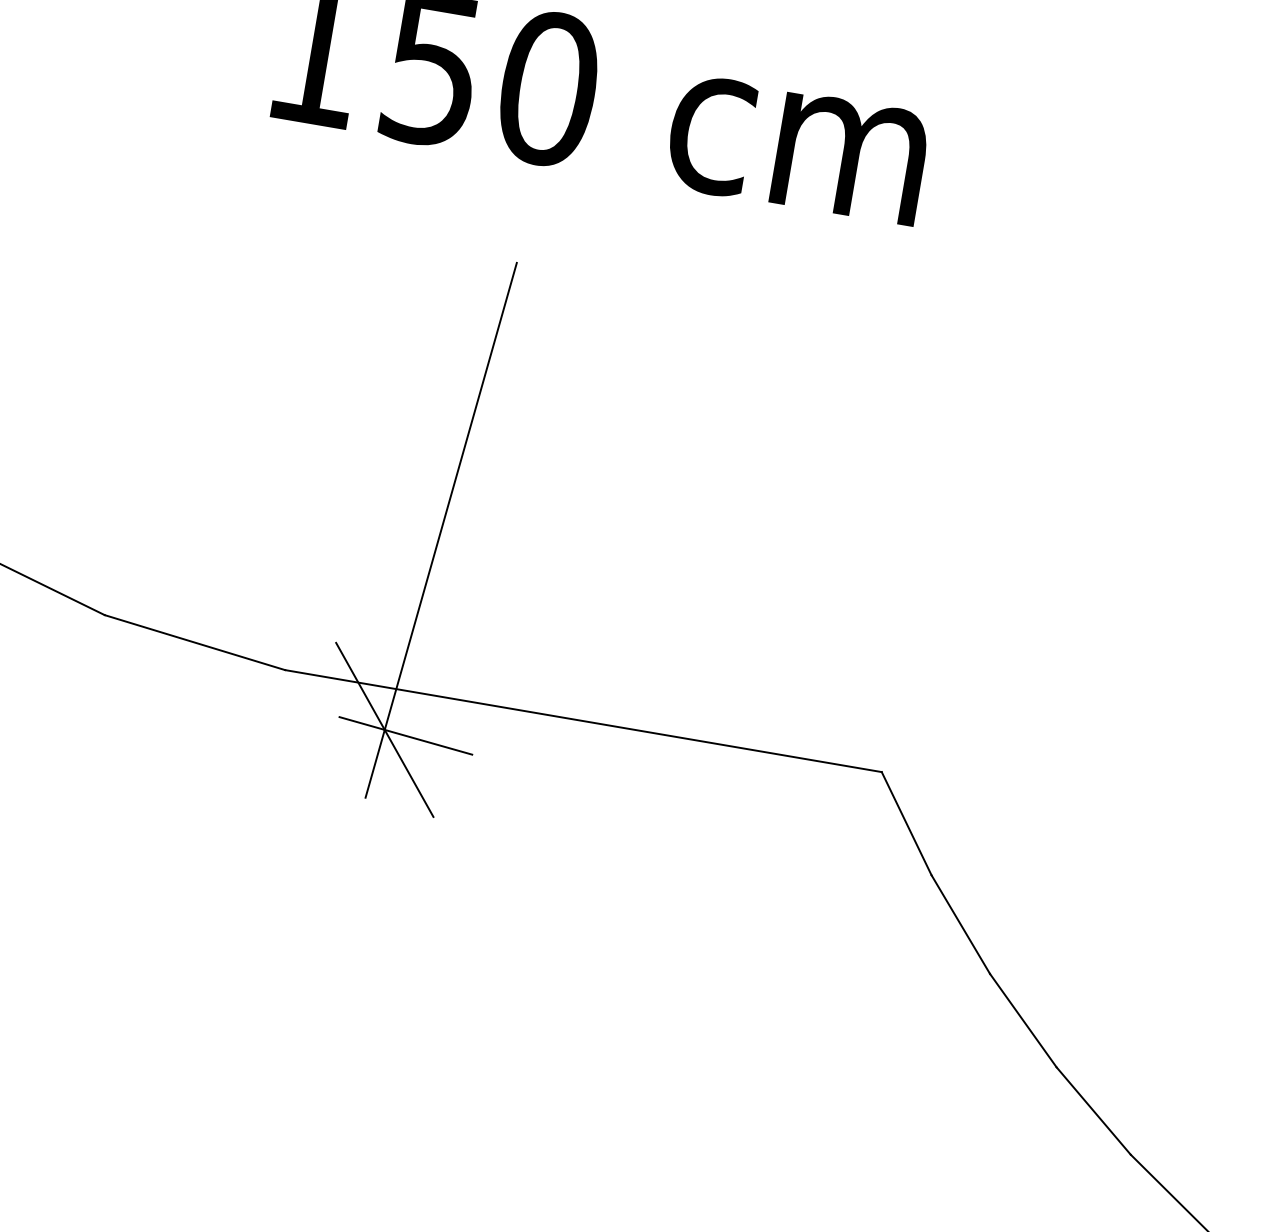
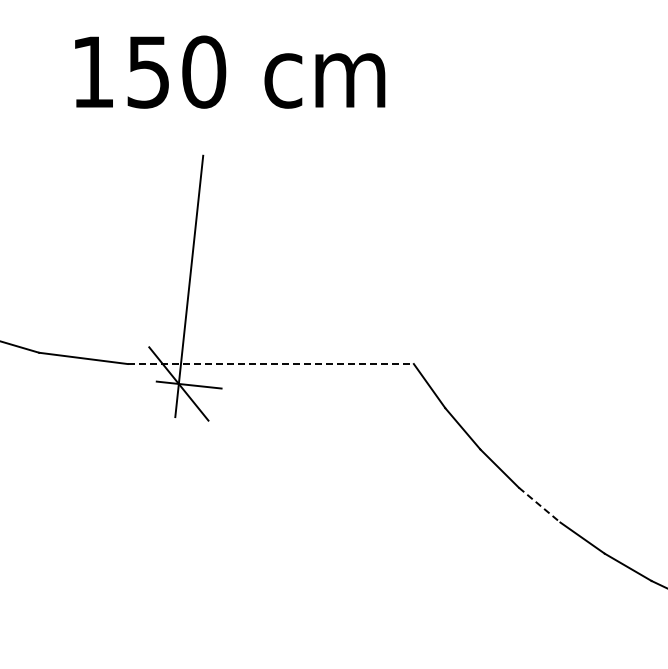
line: (584, 722) -> (271, 364), solid -> dashed
line: (1095, 1112) -> (540, 505), solid -> dashed

